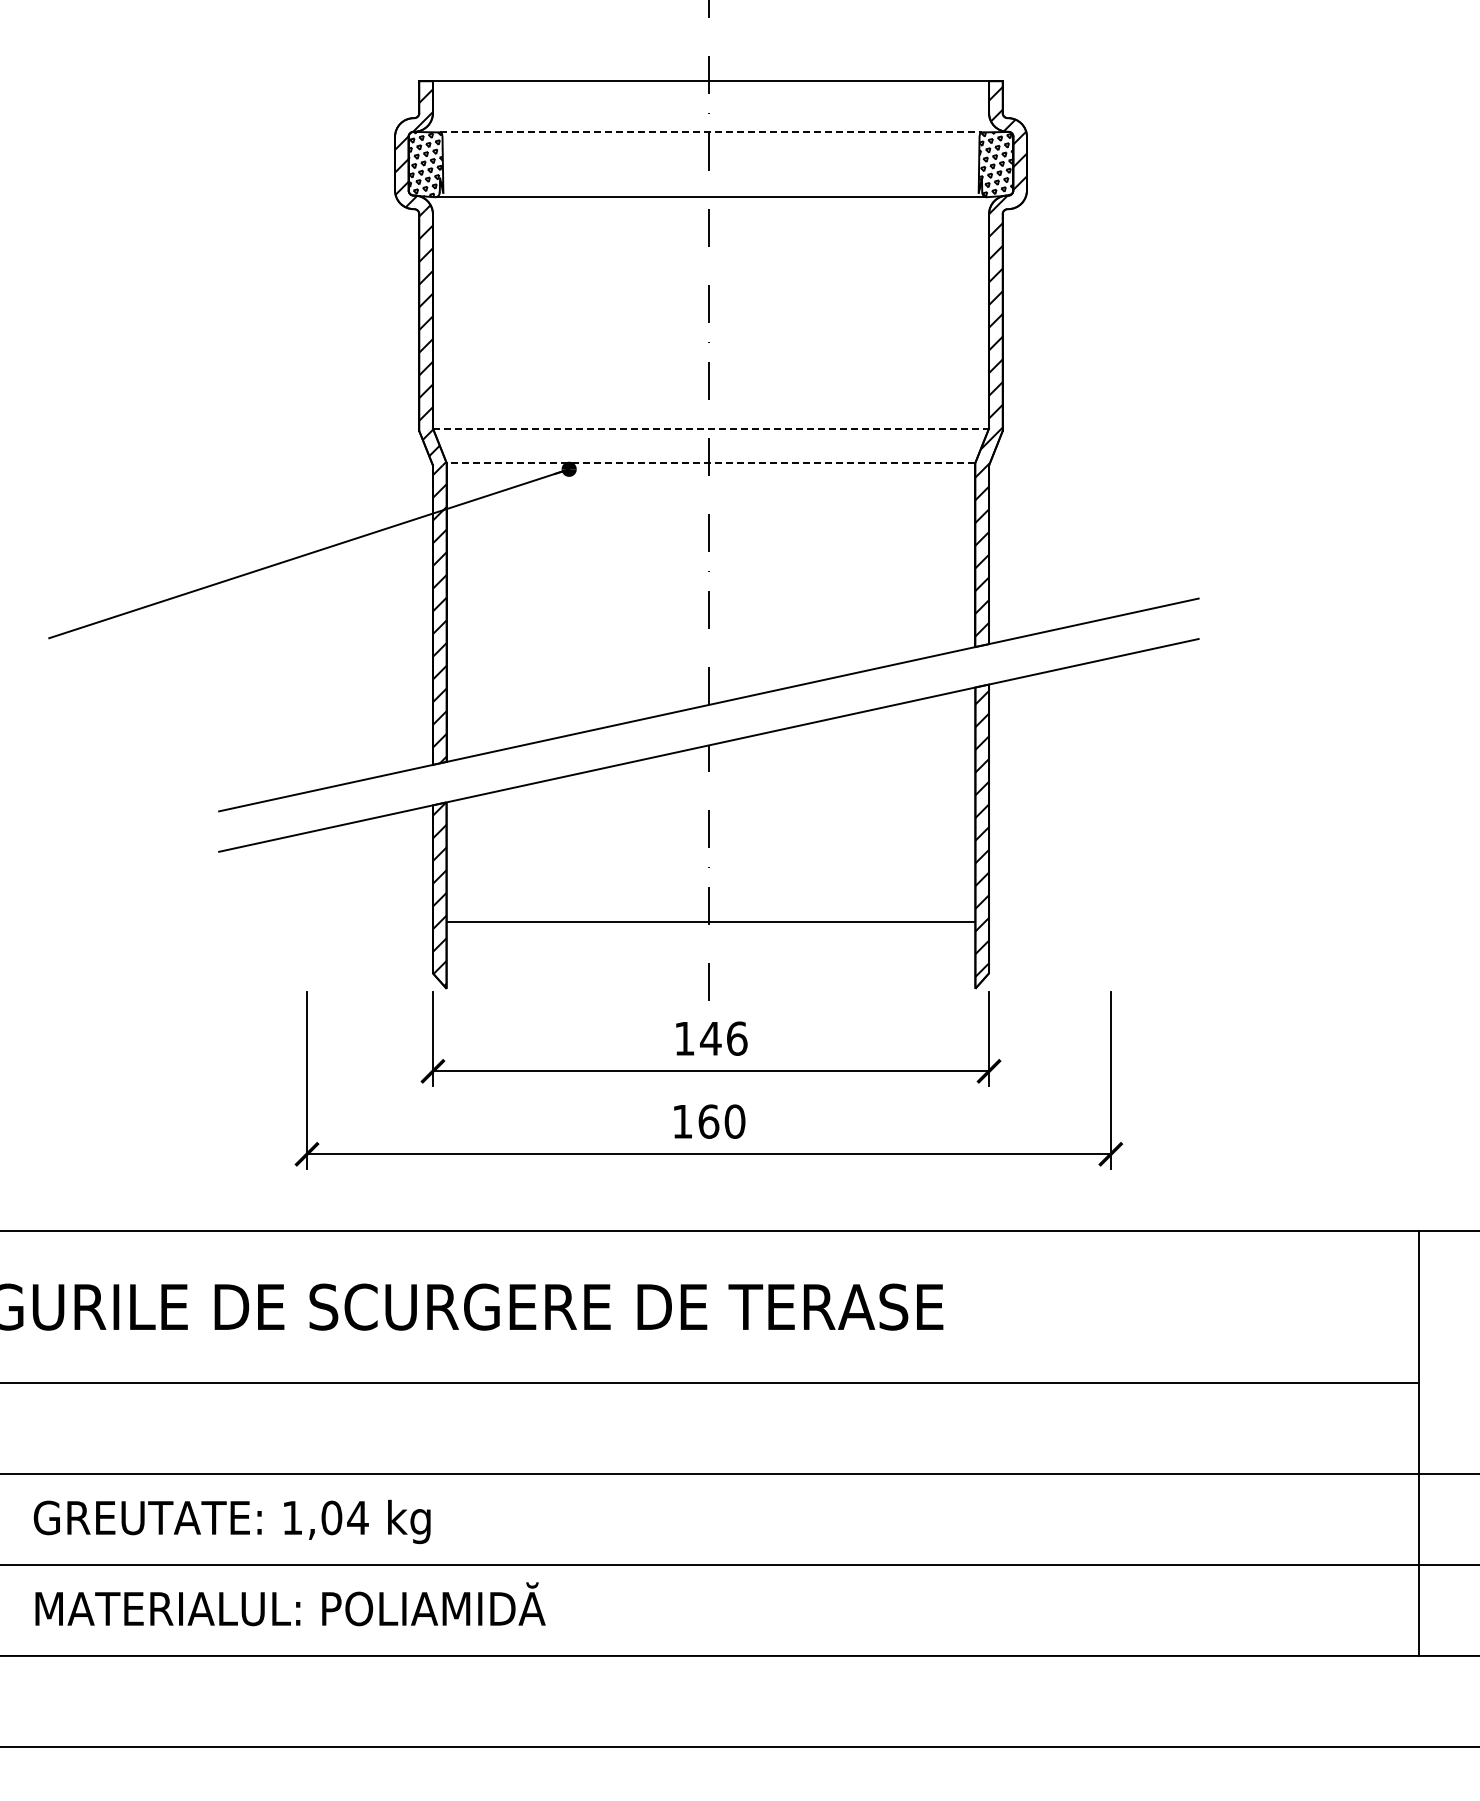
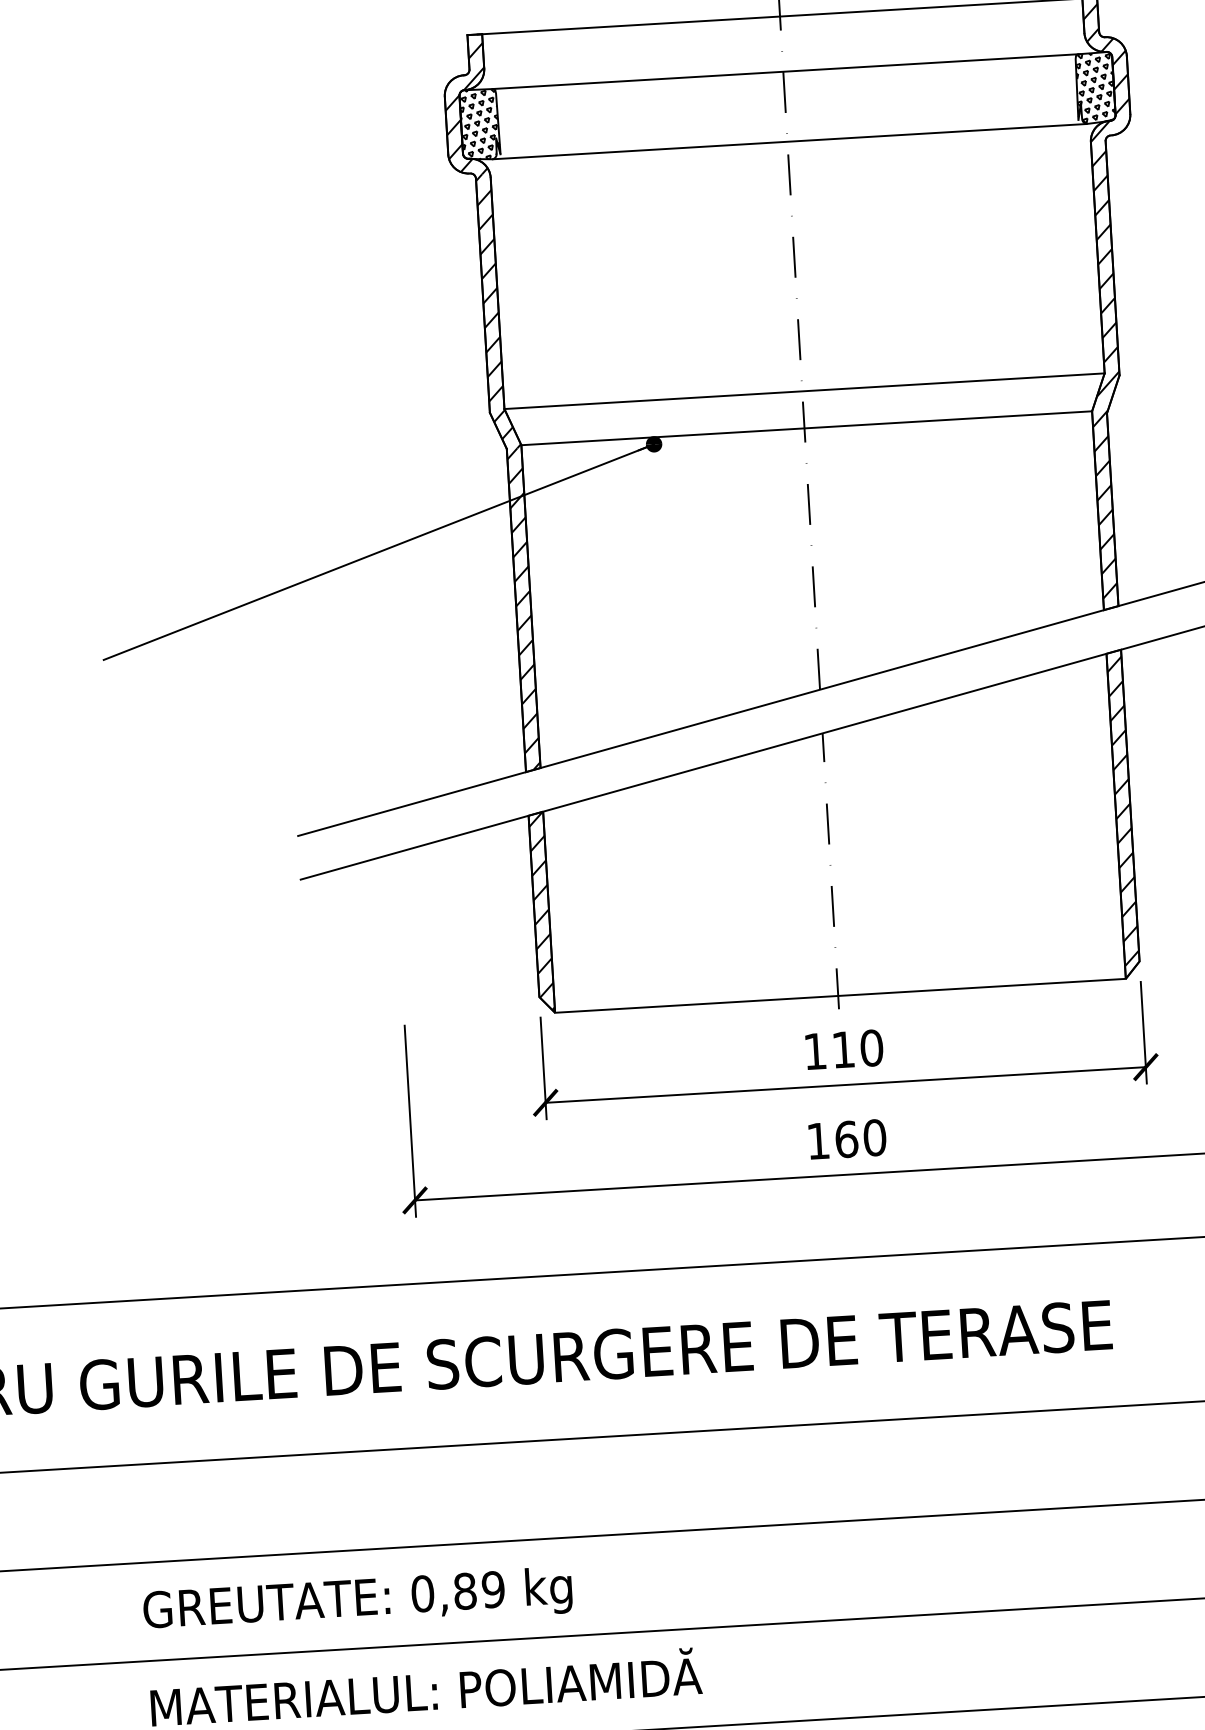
line: (711, 132) -> (786, 71), dashed -> solid
line: (711, 428) -> (805, 391), dashed -> solid
line: (710, 462) -> (806, 427), dashed -> solid
line: (710, 921) -> (839, 995), moved
text: (723, 1038) -> (857, 1048), 146 -> 110
text: (325, 1517) -> (458, 1591), 1,04 -> 0,89

